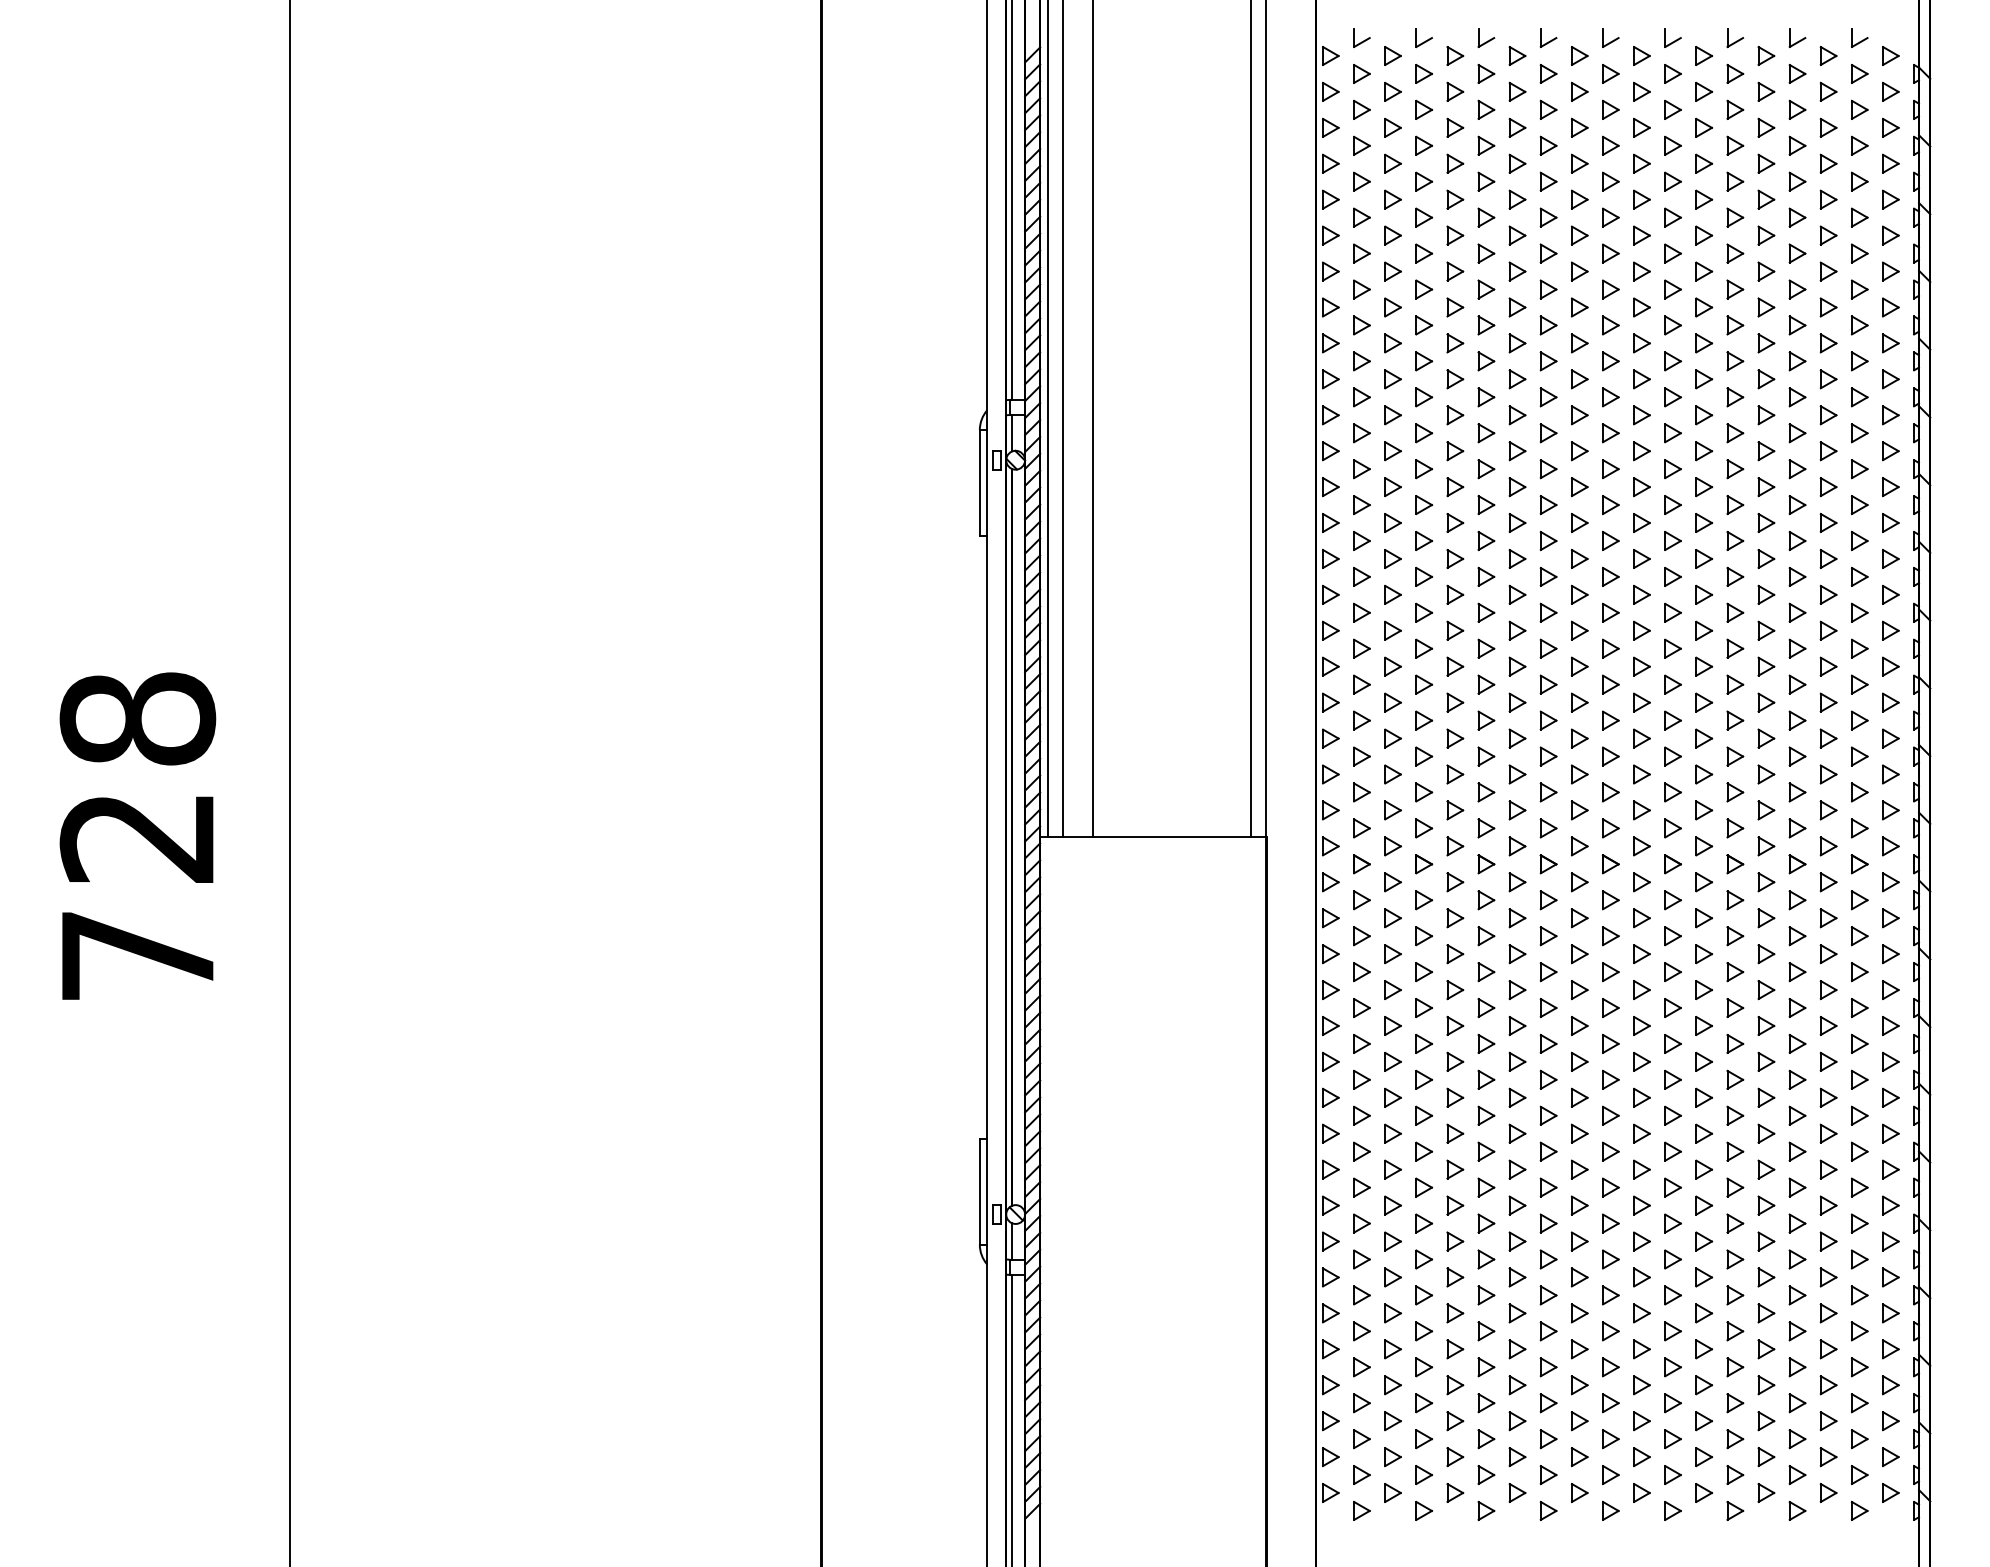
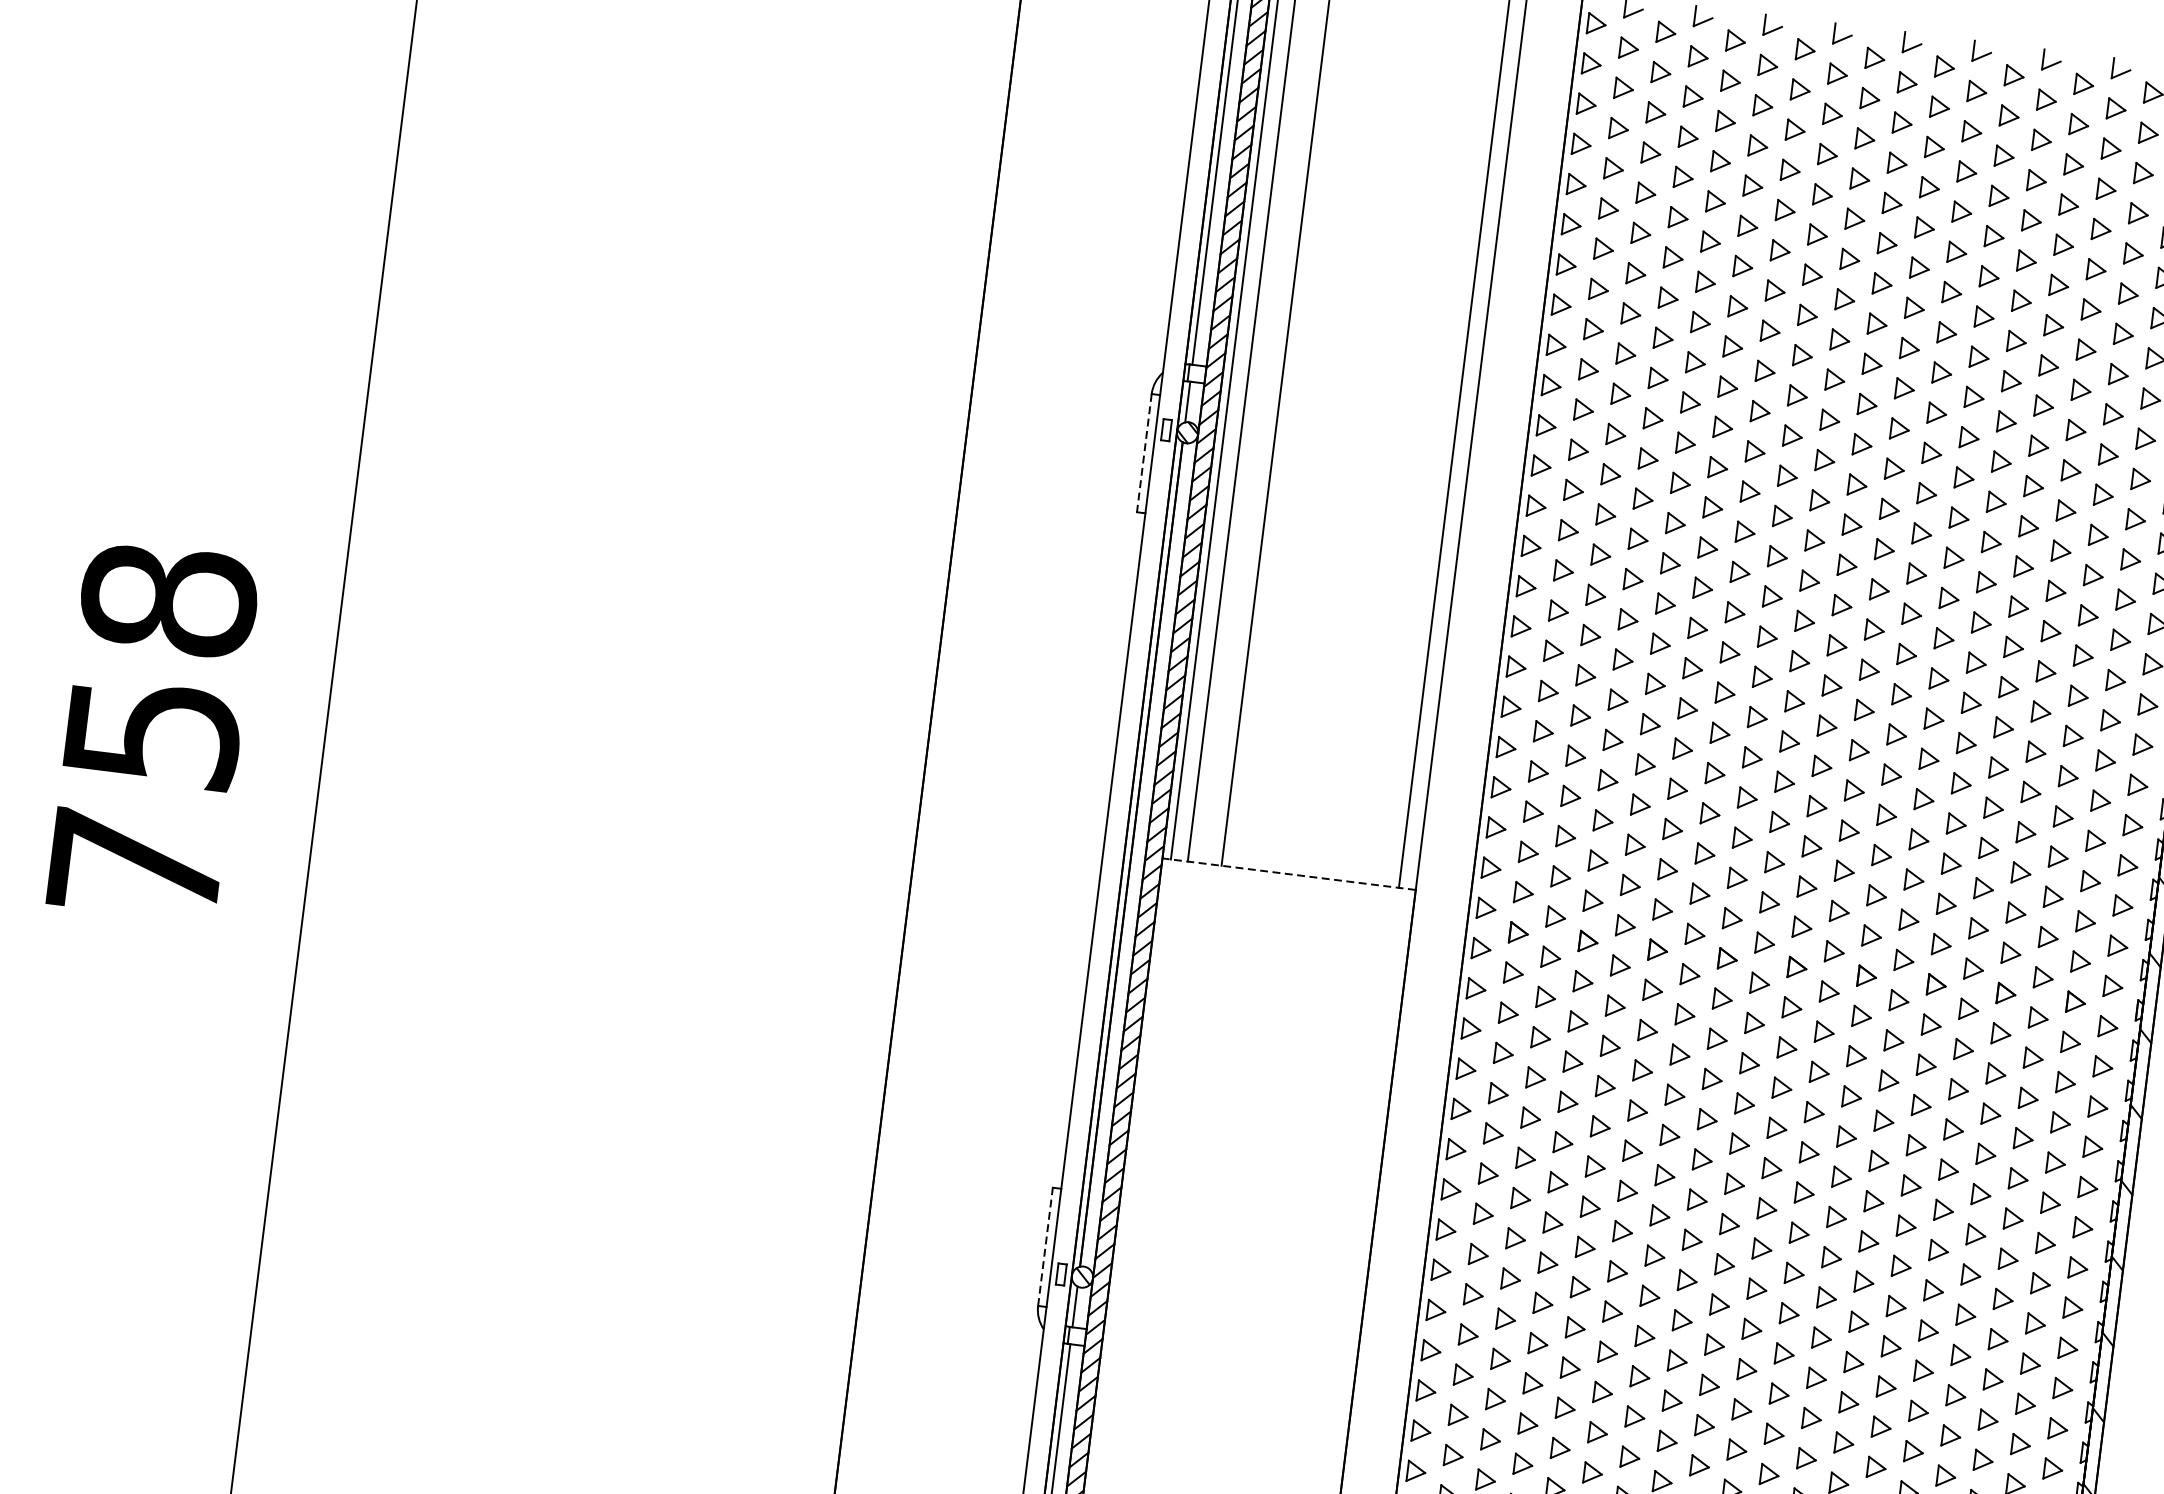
line: (979, 482) -> (1144, 452), solid -> dashed
line: (1152, 837) -> (1288, 874), solid -> dashed
text: (137, 838) -> (151, 733), 728 -> 758
line: (979, 1191) -> (1045, 1246), solid -> dashed

